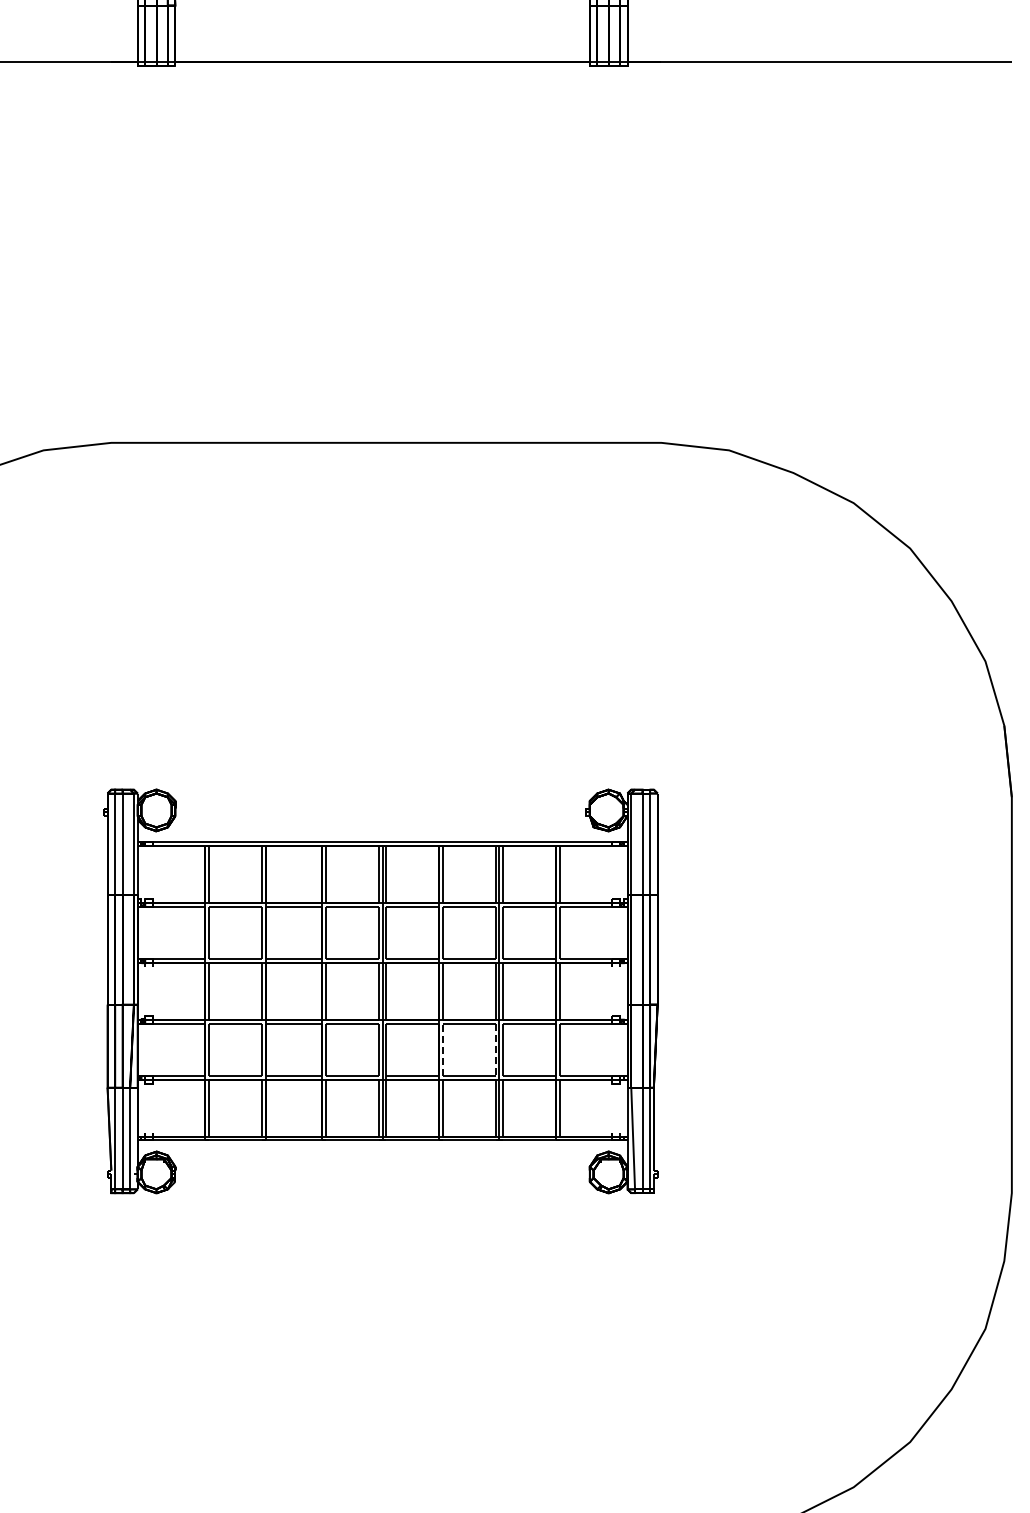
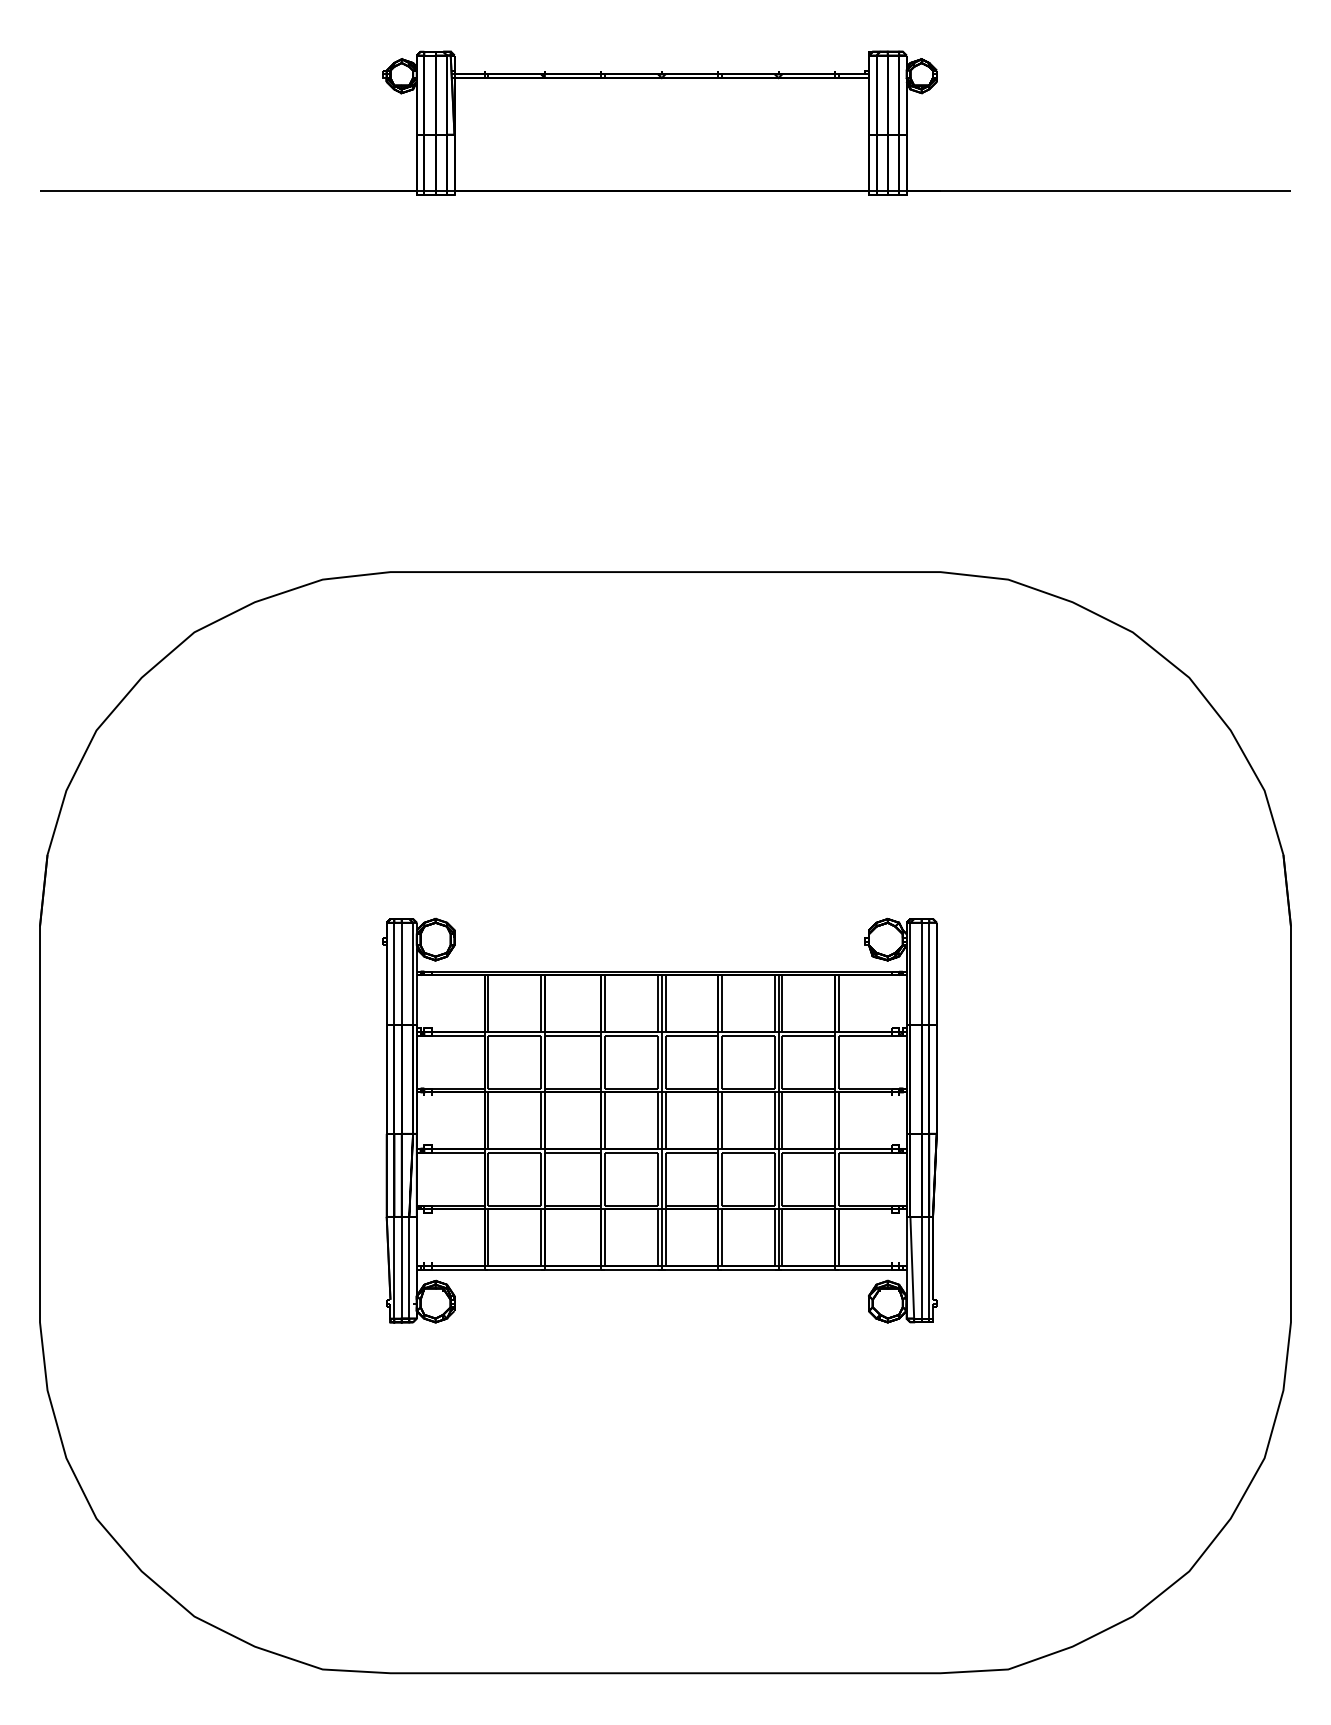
line: (443, 1049) -> (722, 1178), dashed -> solid
line: (495, 1050) -> (774, 1179), dashed -> solid

